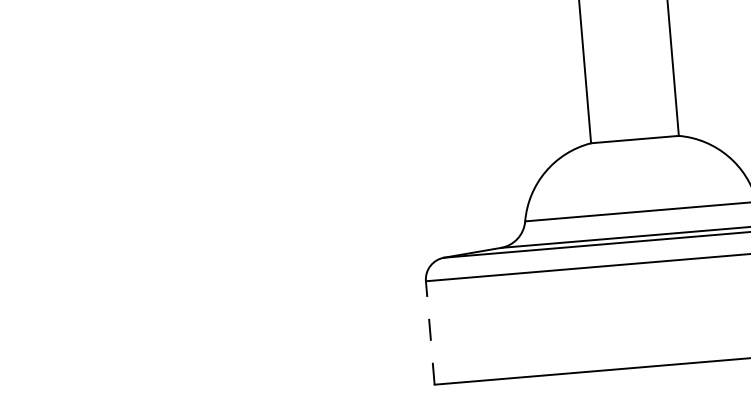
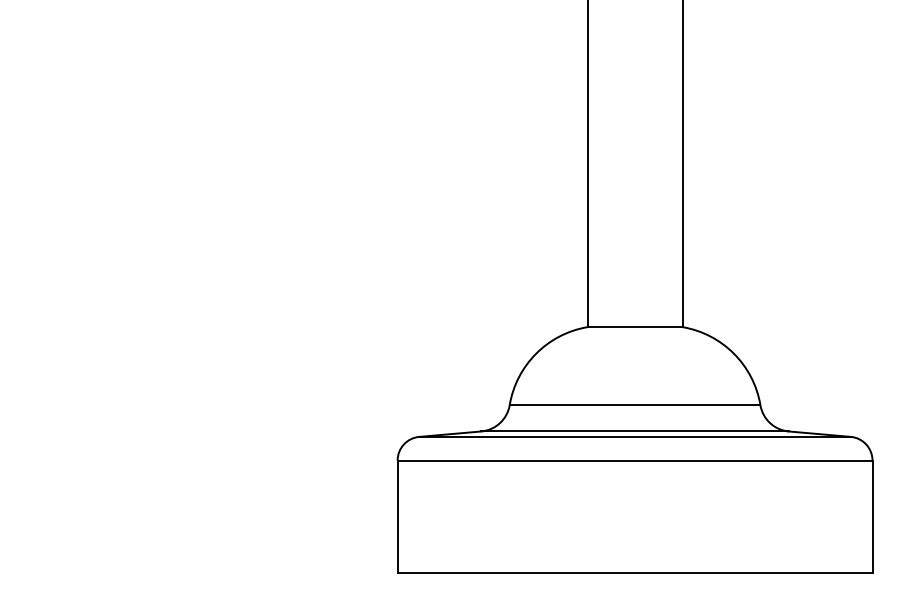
line: (430, 332) -> (397, 516), dashed -> solid

